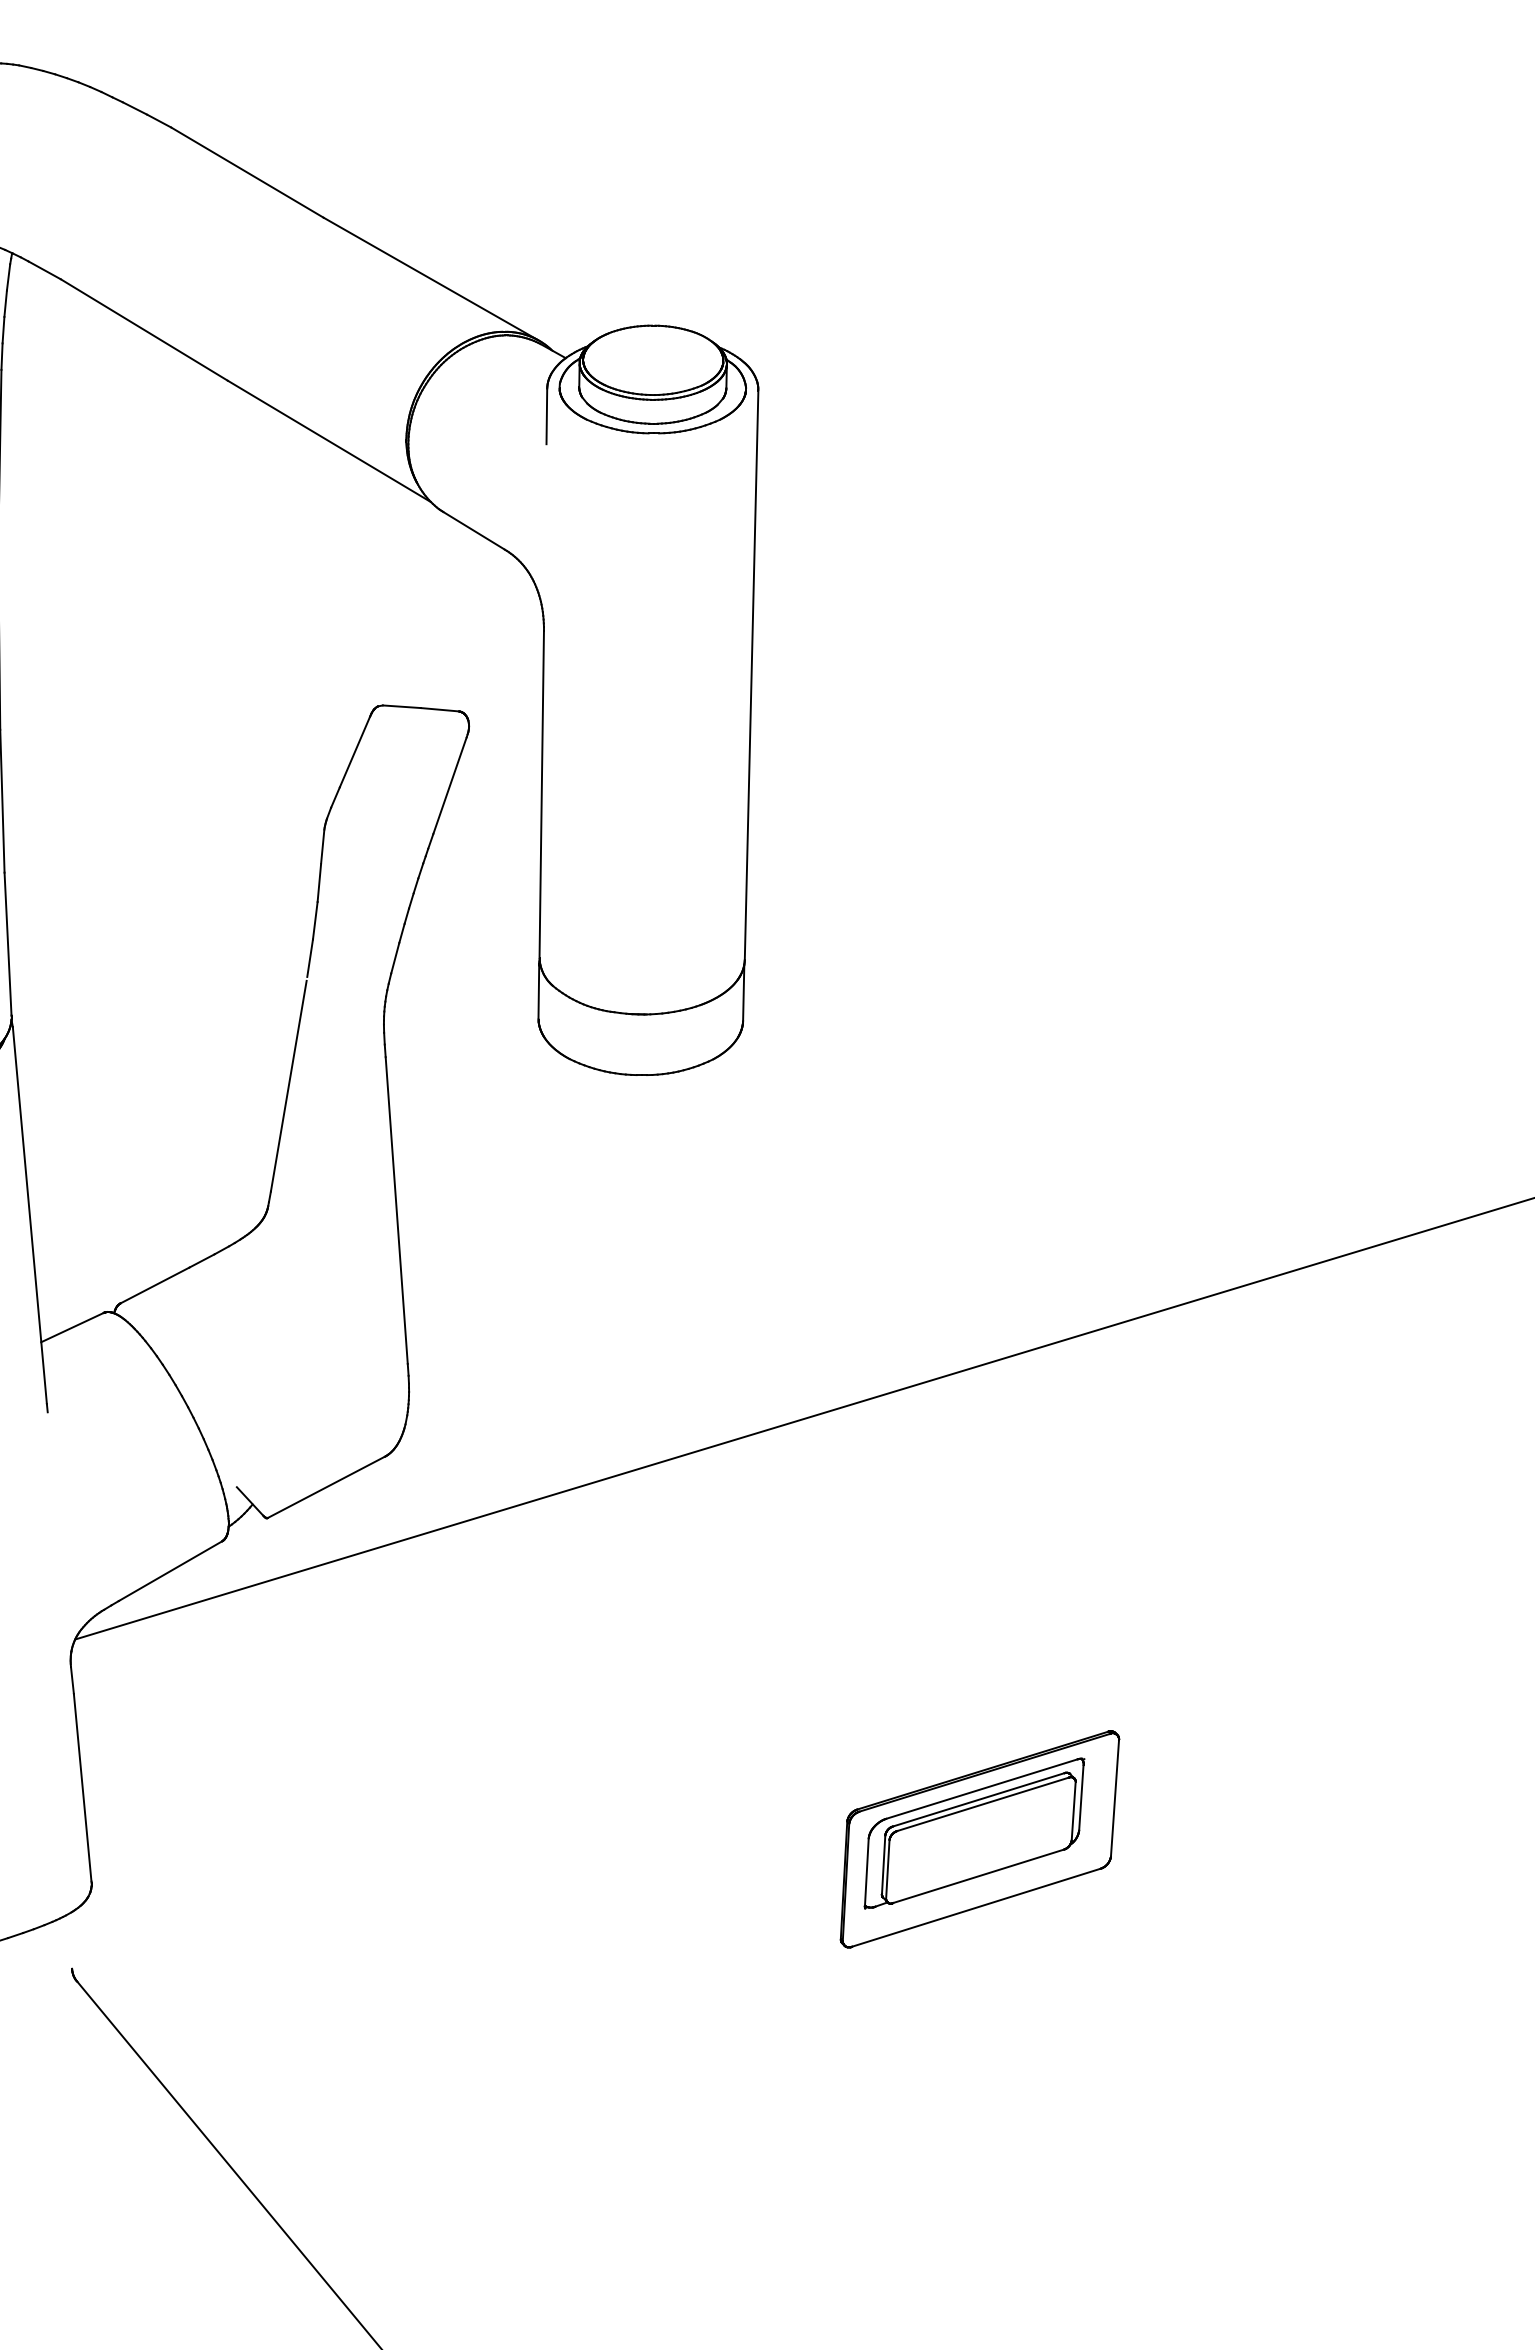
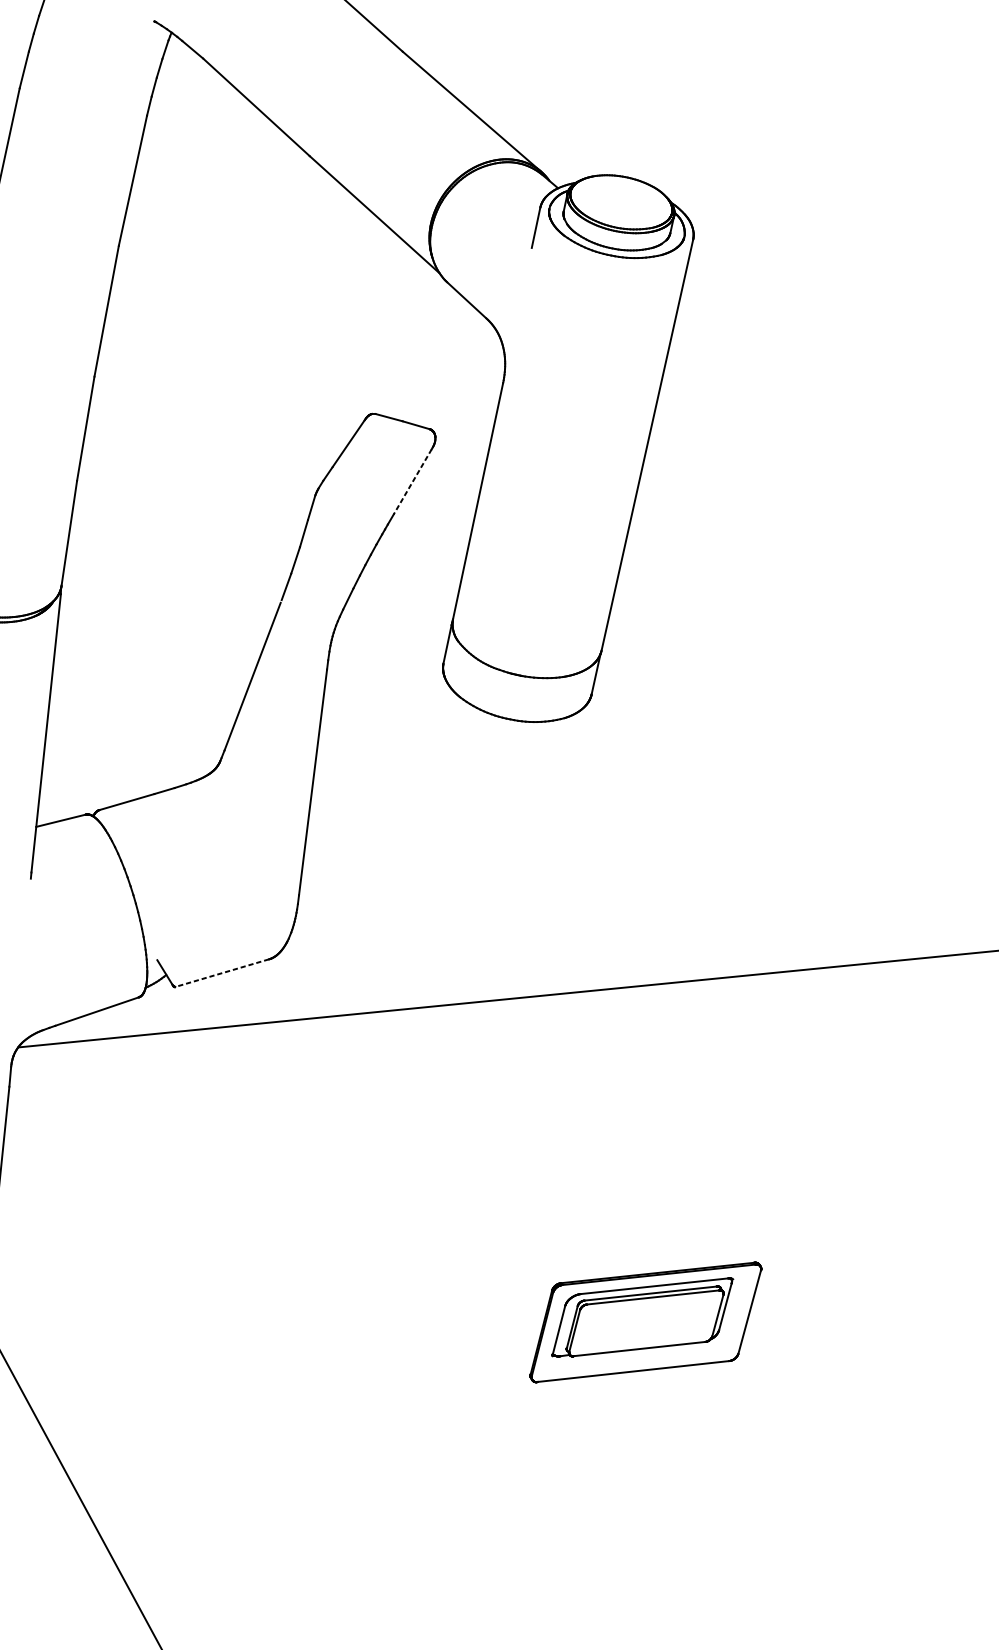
line: (449, 786) -> (412, 482), solid -> dashed
line: (325, 1487) -> (221, 973), solid -> dashed

